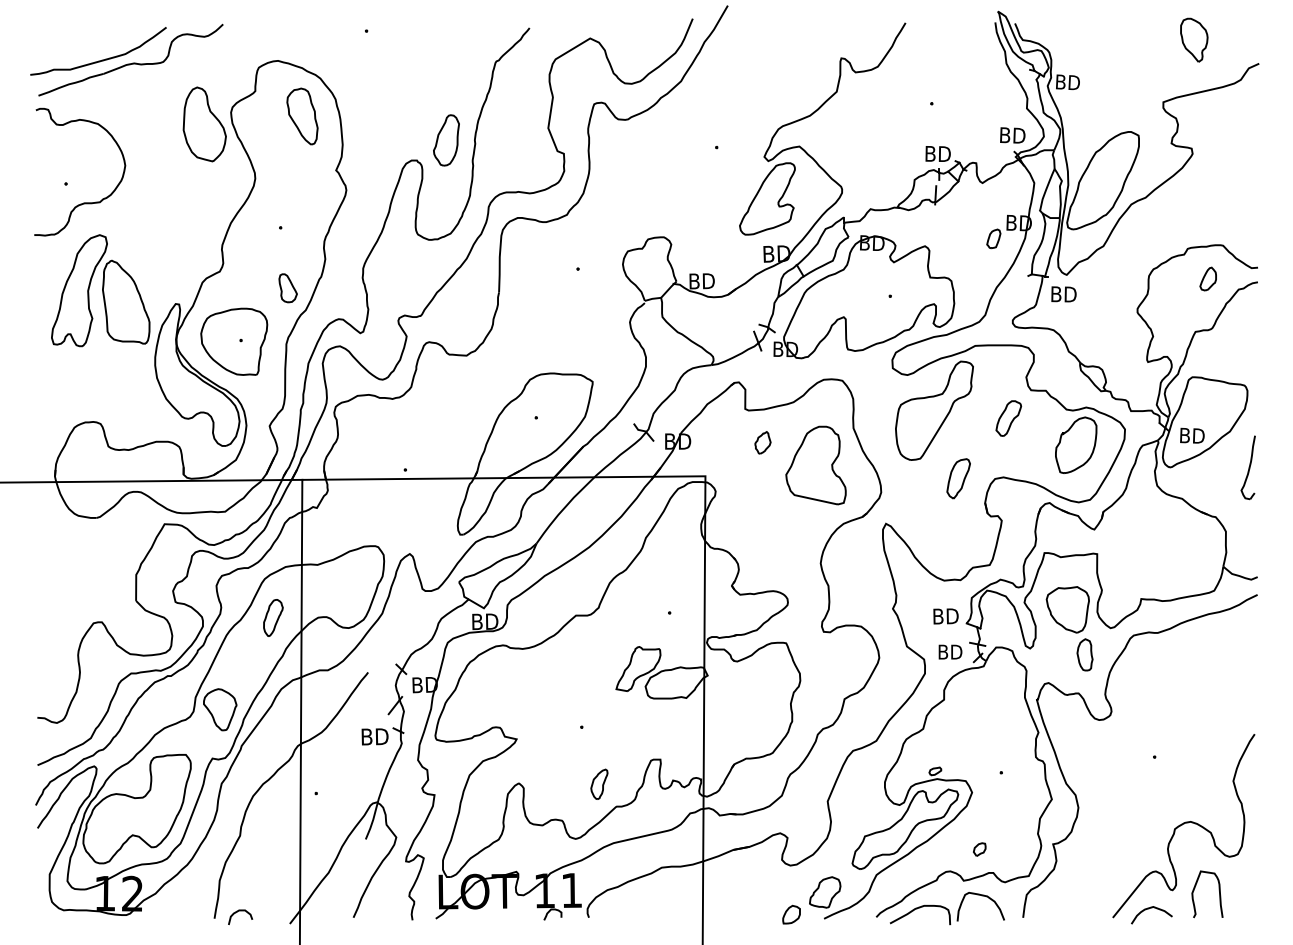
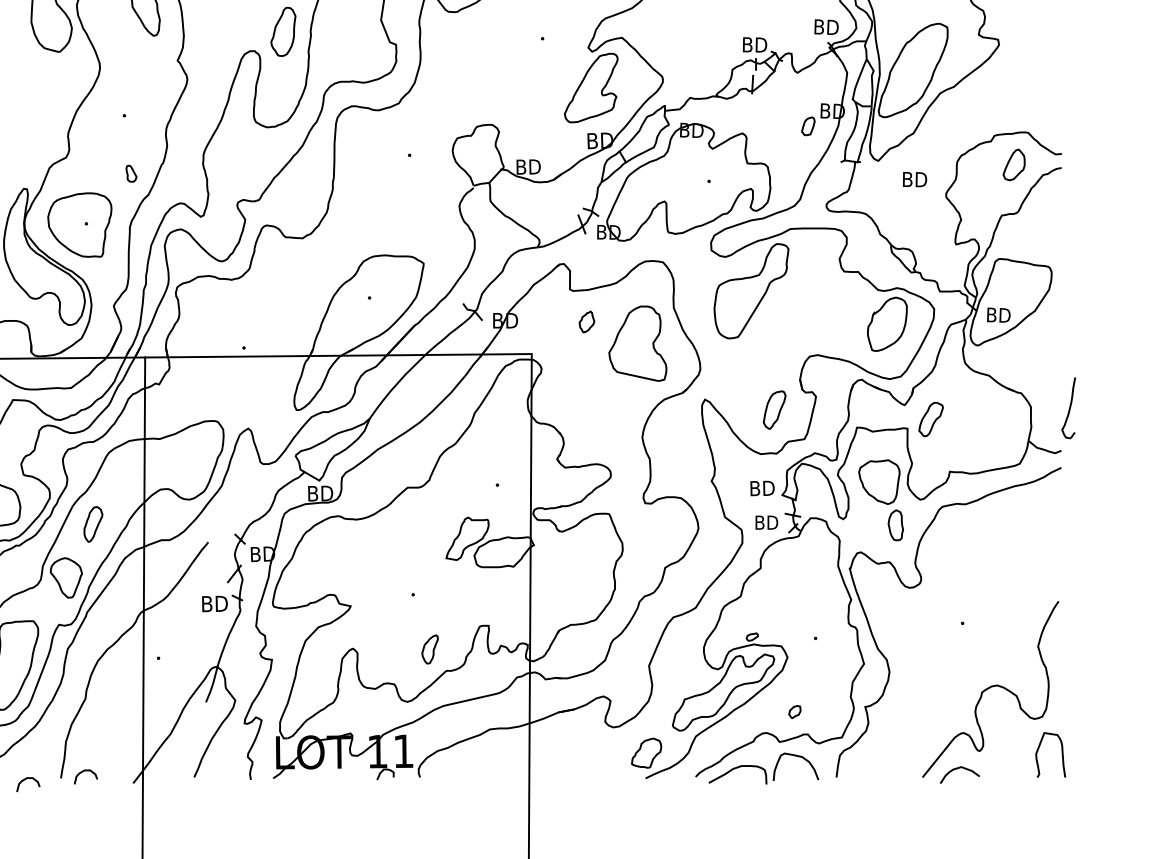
part: (1207, 278) -> (1013, 164), size x1.4
part: (287, 288) -> (130, 173), size x0.6
text: (1063, 294) -> (914, 179), moved
part: (1008, 418) -> (930, 419), moved
part: (1247, 467) -> (1067, 407), moved
part: (958, 478) -> (774, 409), moved
part: (273, 617) -> (93, 524), moved
curve: (1218, 890) -> (1061, 751), moved
part: (791, 914) -> (614, 774), removed
curve: (180, 919) -> (28, 779), added

